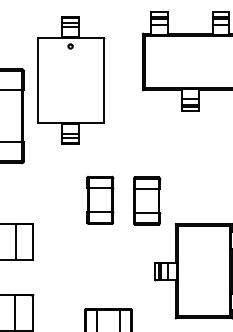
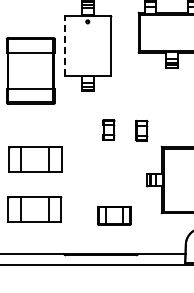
line: (37, 80) -> (64, 45), solid -> dashed
part: (100, 199) -> (108, 129), size x0.6
part: (146, 200) -> (141, 130), size x0.6

